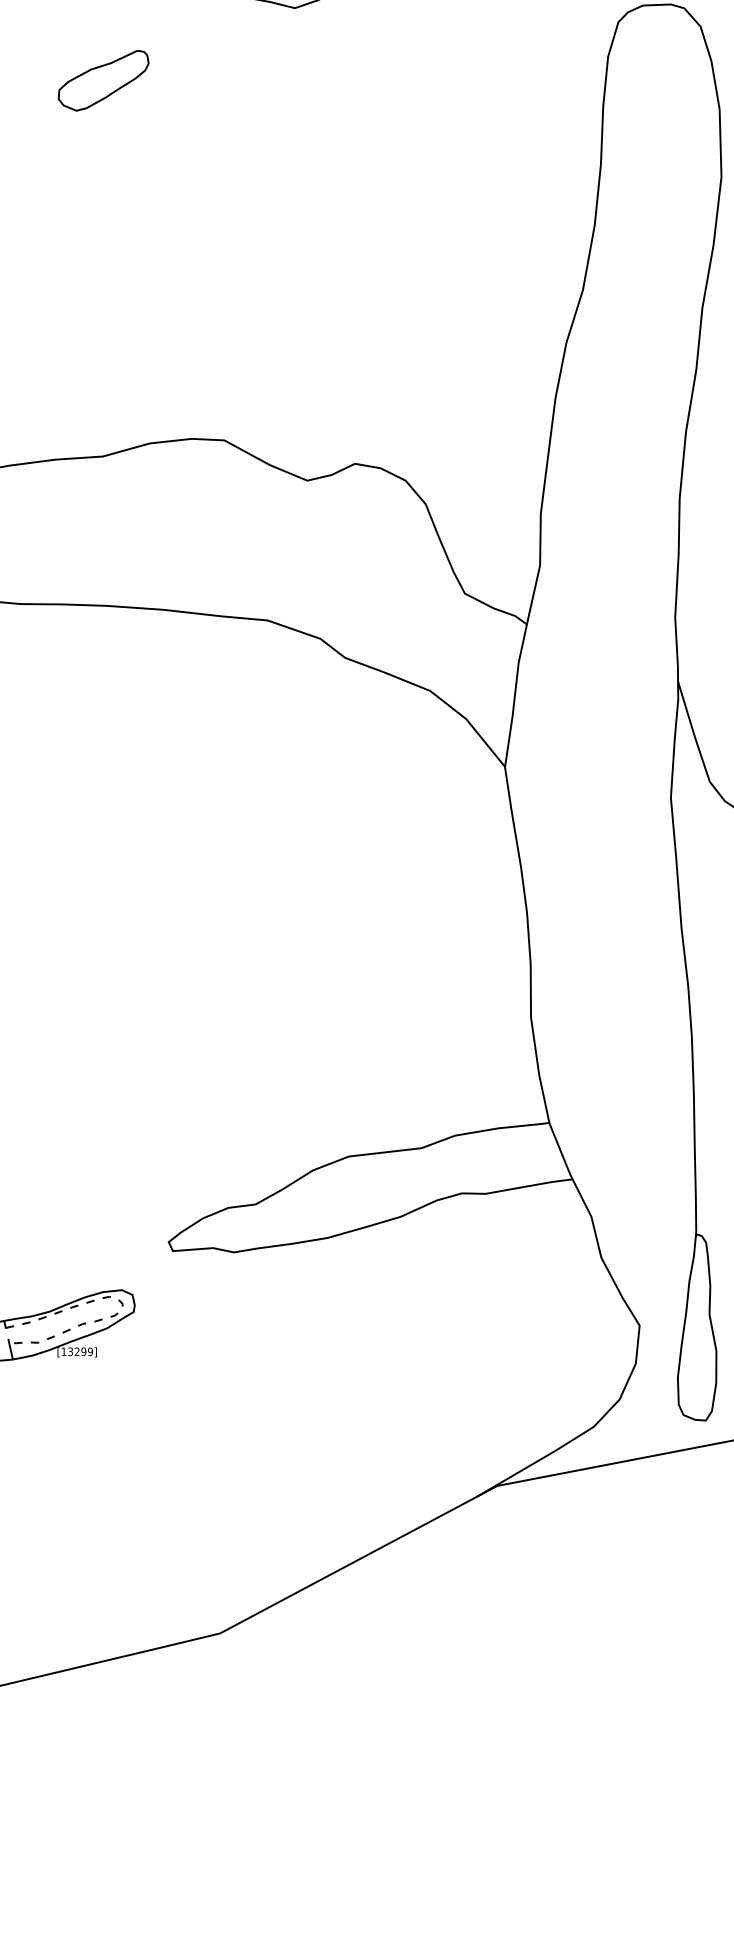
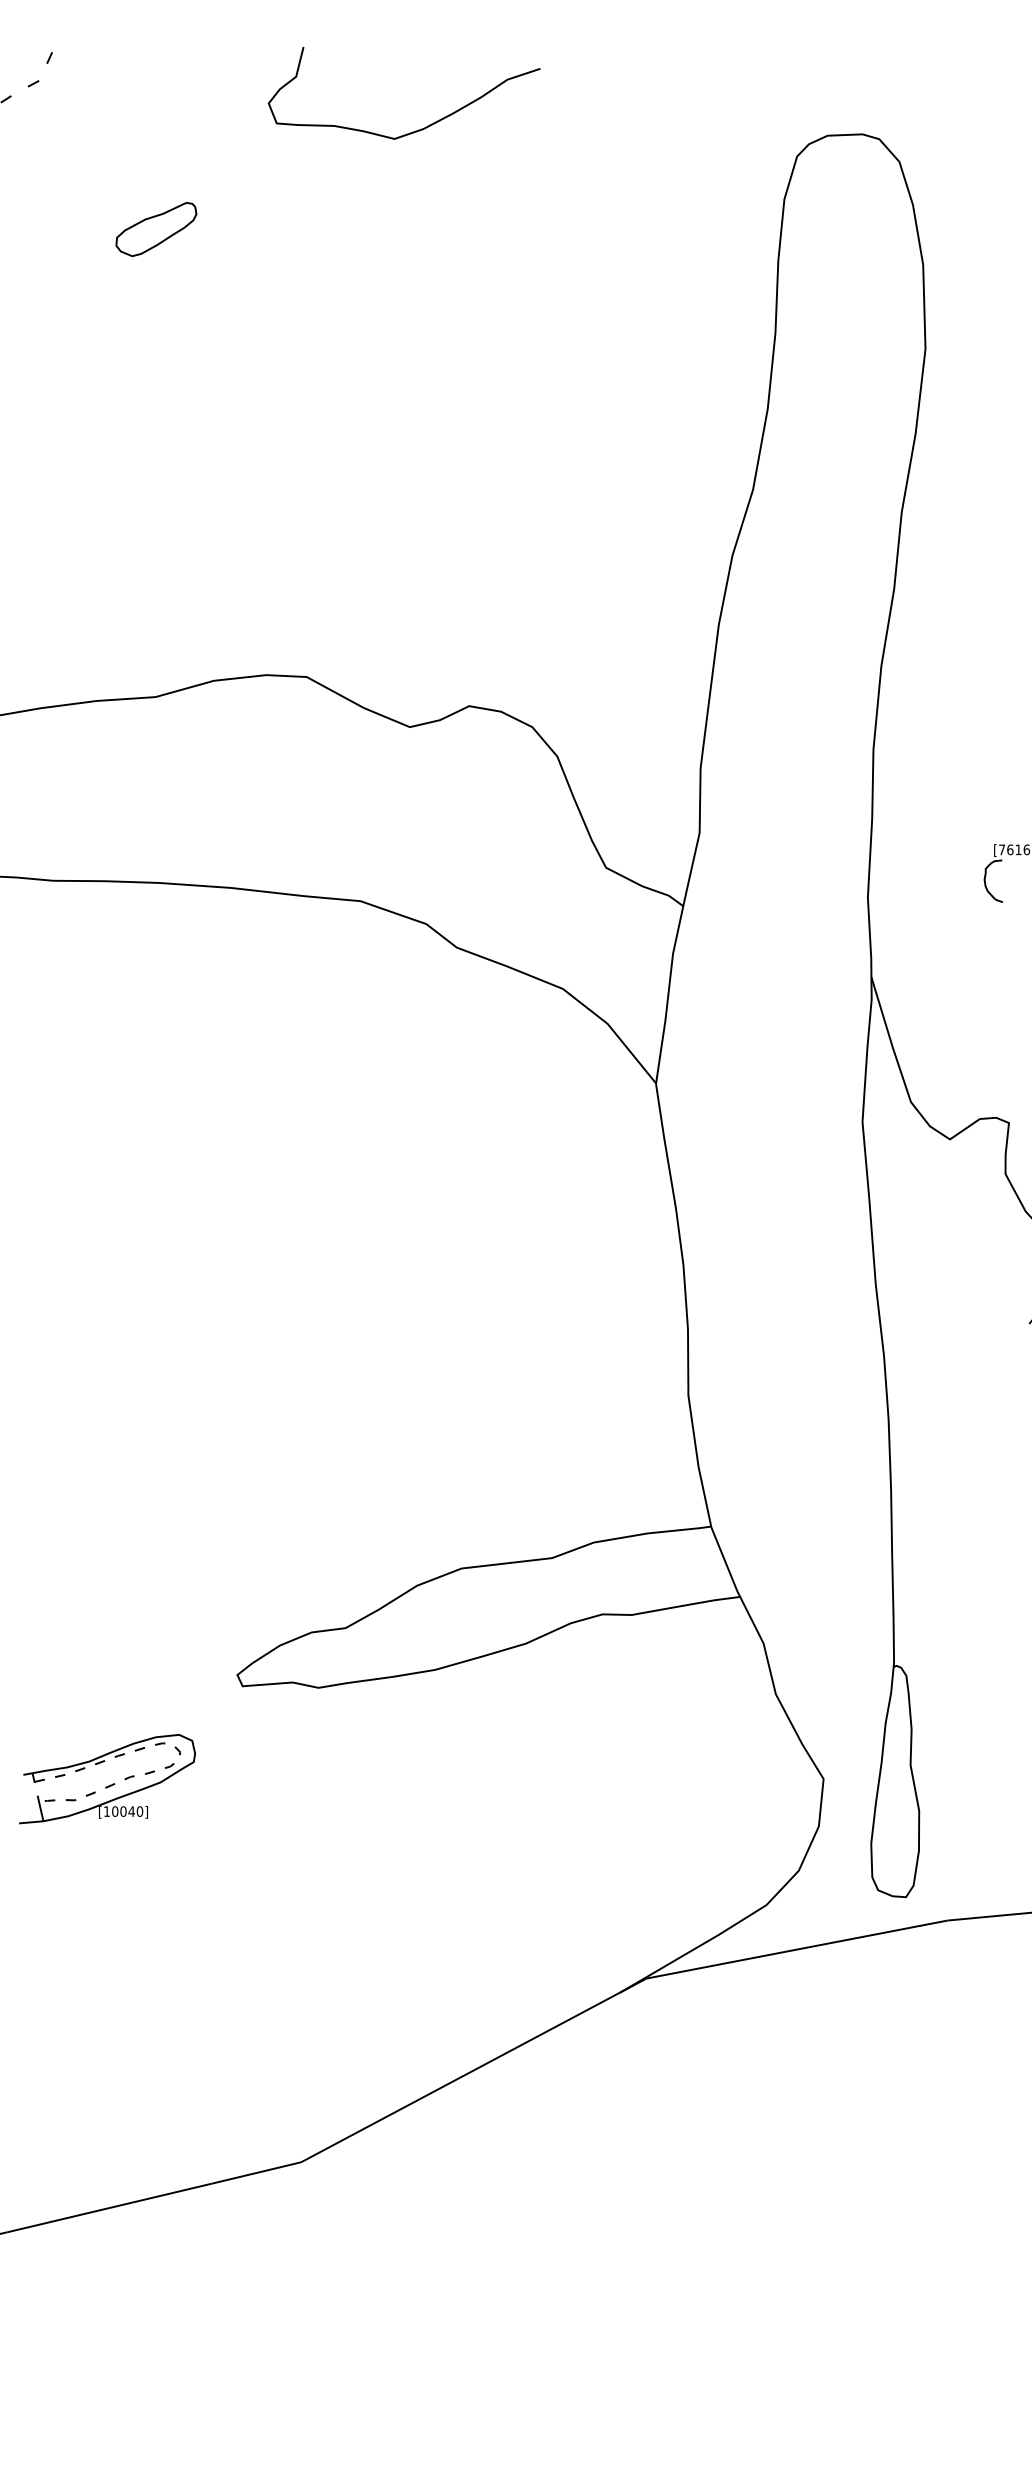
part: (103, 80) -> (156, 229), size x0.71
text: (80, 1351) -> (127, 1811), [13299] -> [10040]

